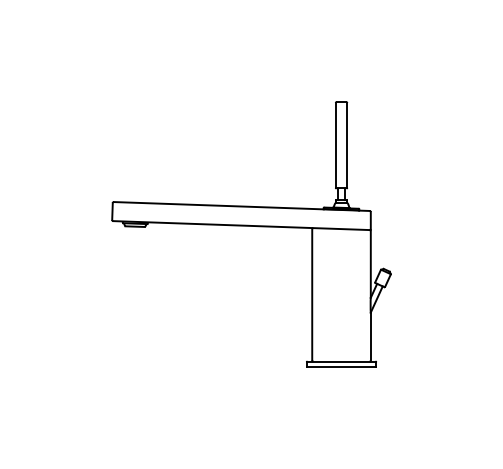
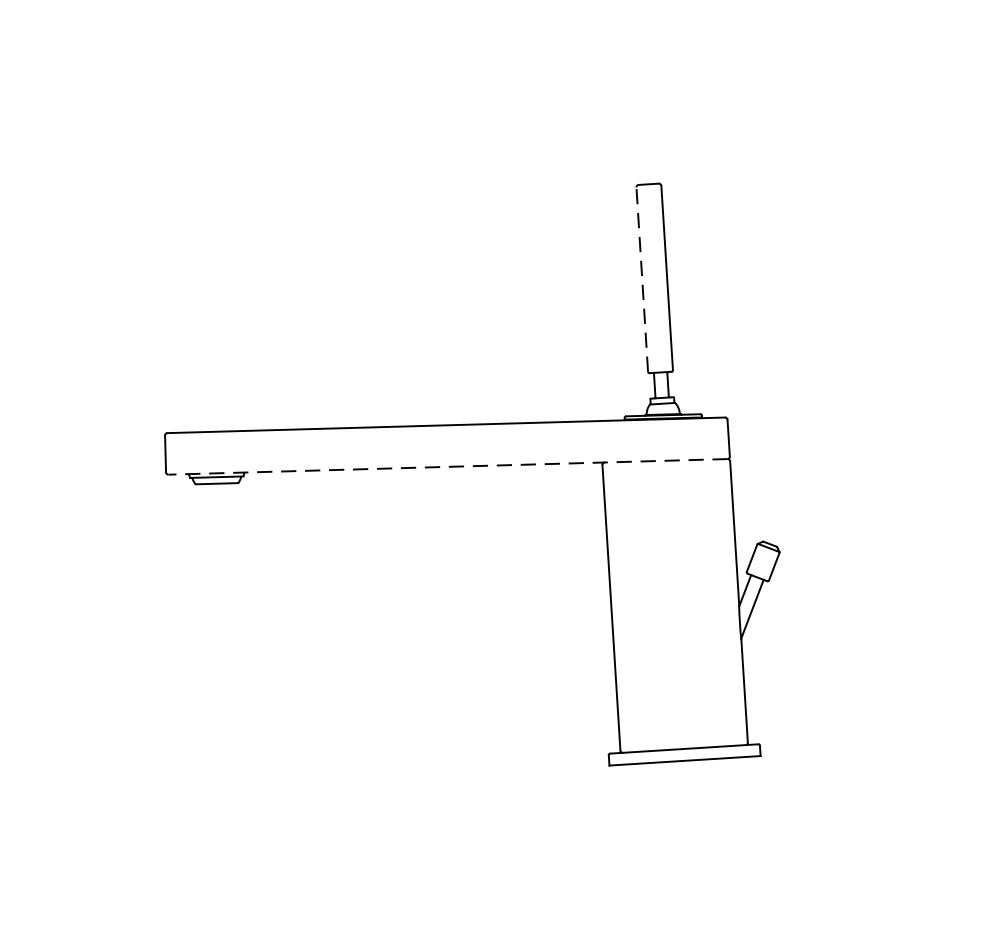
line: (335, 144) -> (641, 277), solid -> dashed
line: (241, 225) -> (448, 466), solid -> dashed

